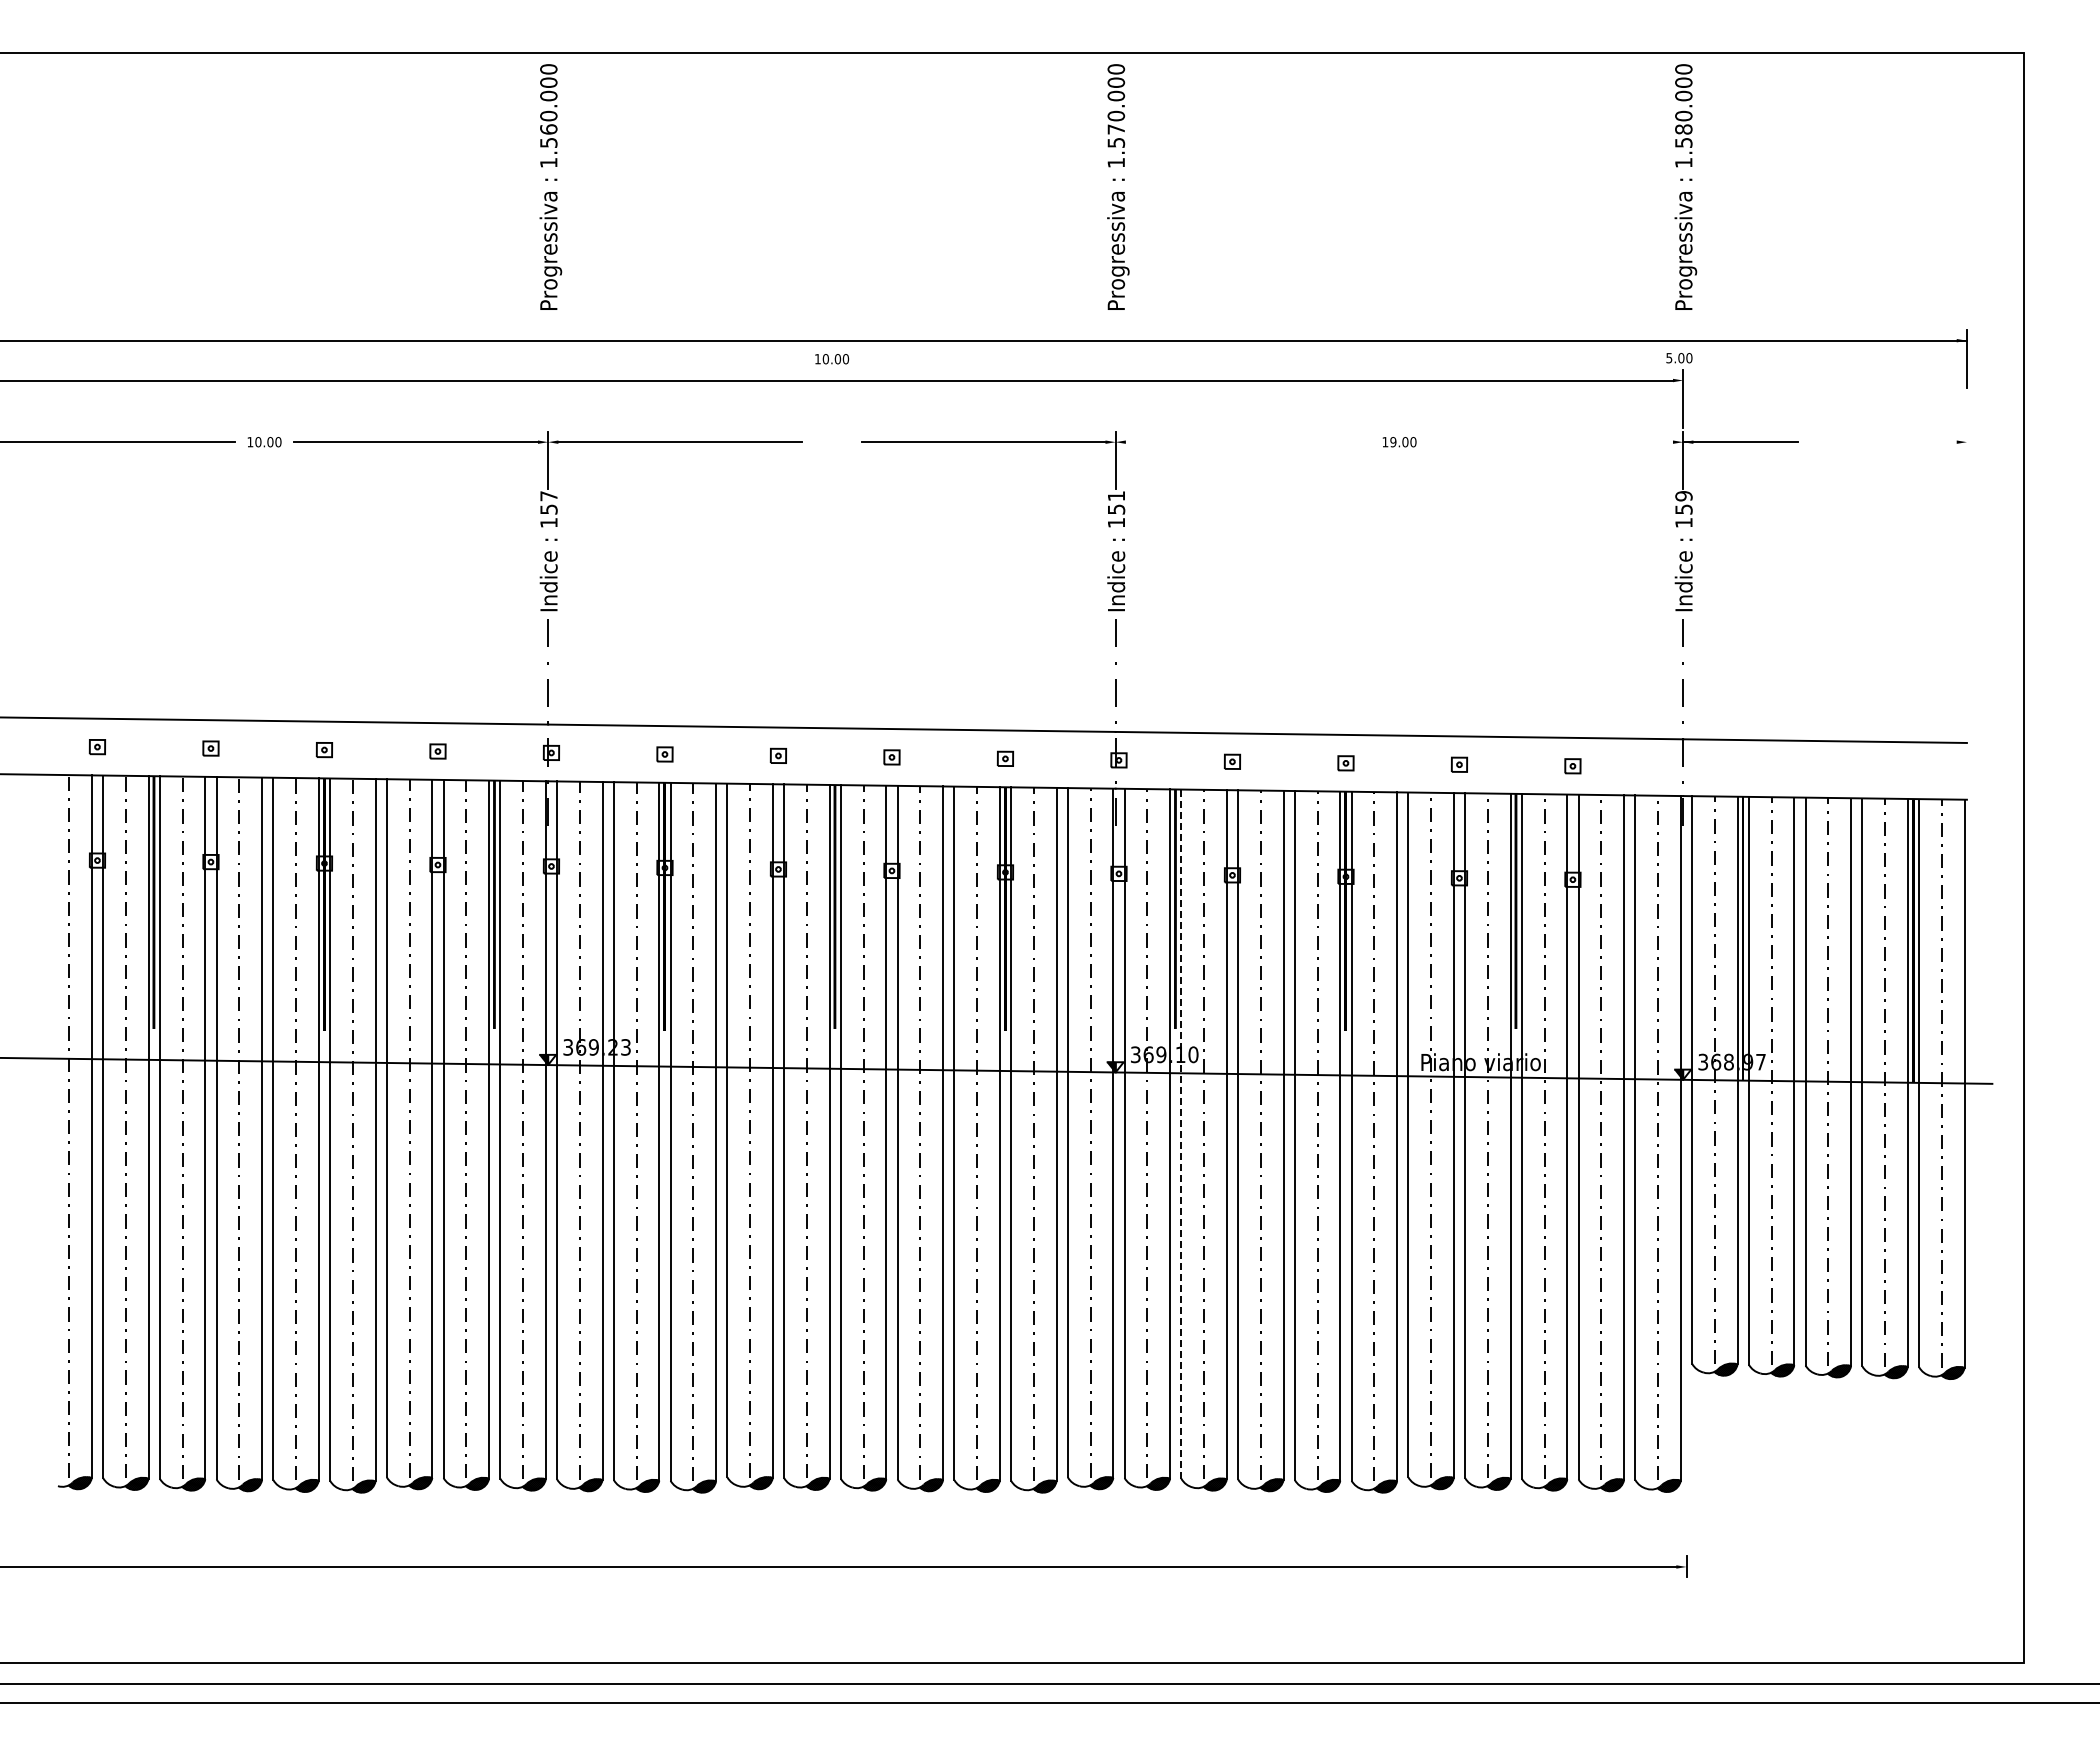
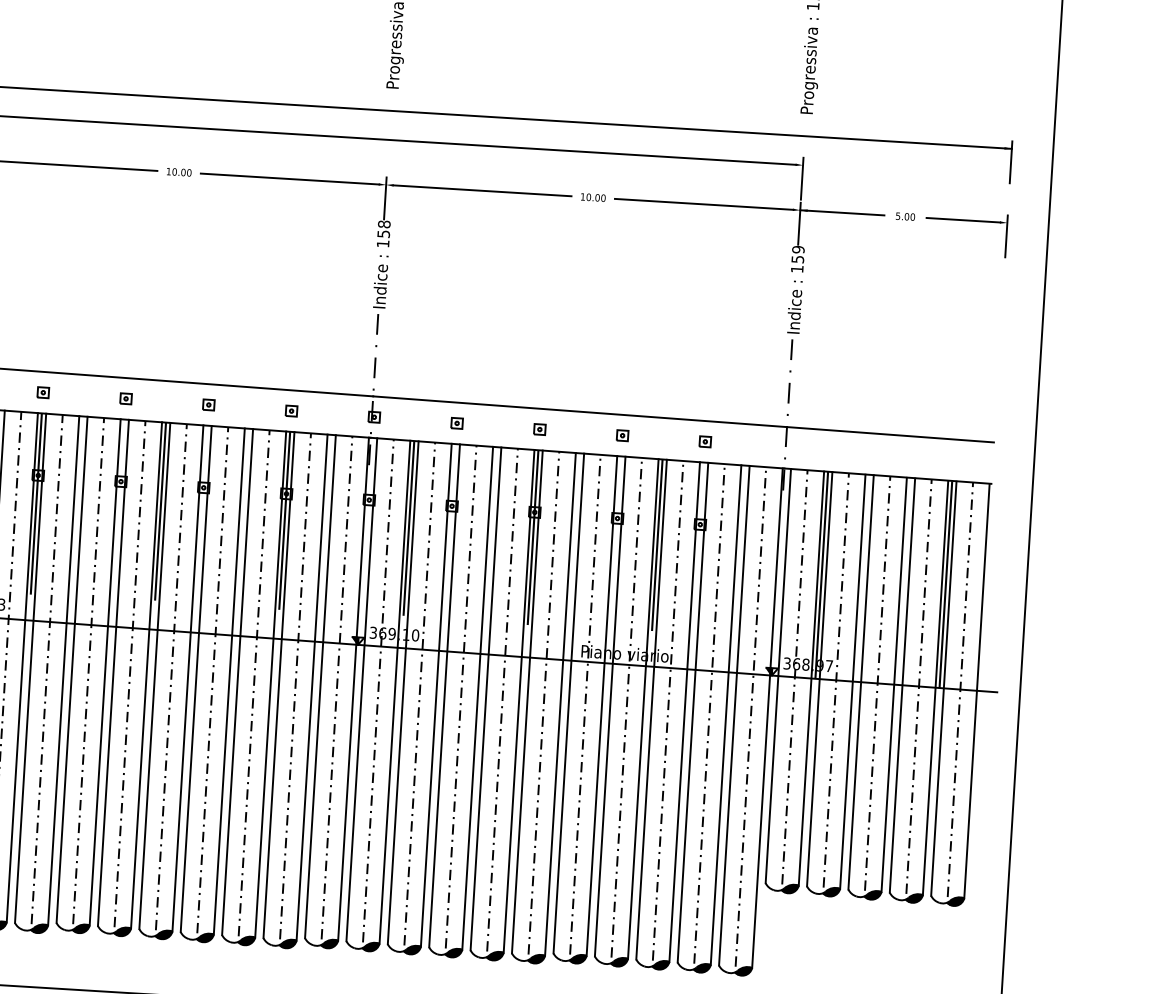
text: (1679, 358) -> (905, 216), moved
text: (832, 359) -> (179, 172), moved
line: (1247, 442) -> (482, 191), added
text: (1393, 442) -> (588, 197), 19.00 -> 10.00
line: (1550, 442) -> (703, 204), added
line: (1906, 442) -> (963, 220), added
line: (1966, 460) -> (1006, 236), added
text: (1116, 496) -> (384, 224), 151 -> 158
line: (1181, 1134) -> (403, 693), dashed -> solid

